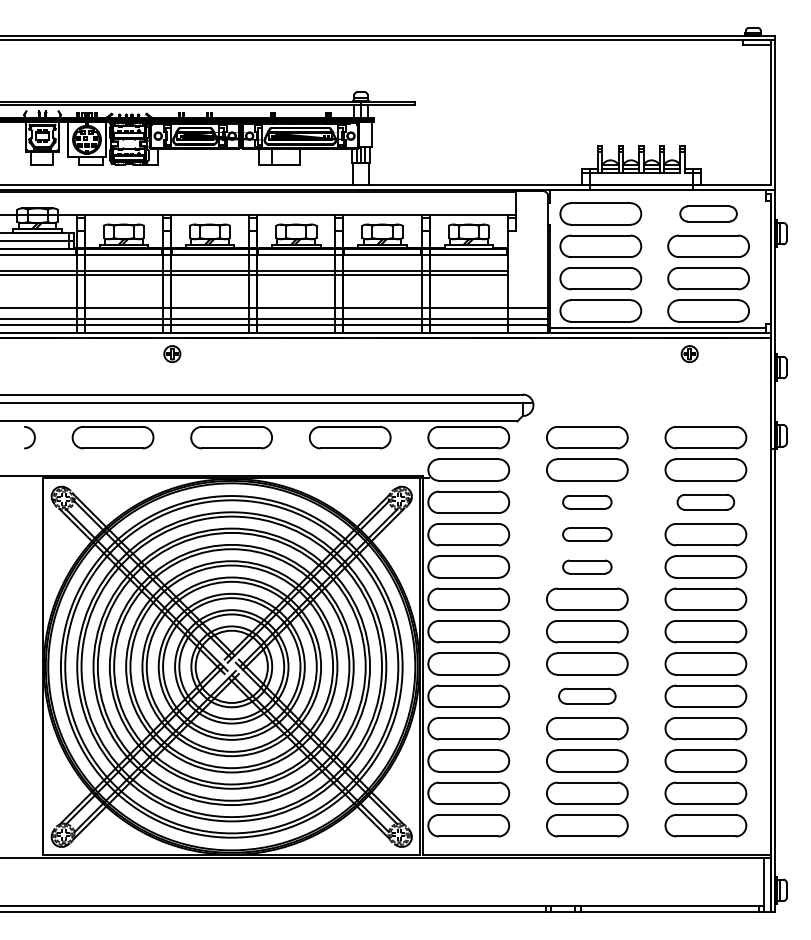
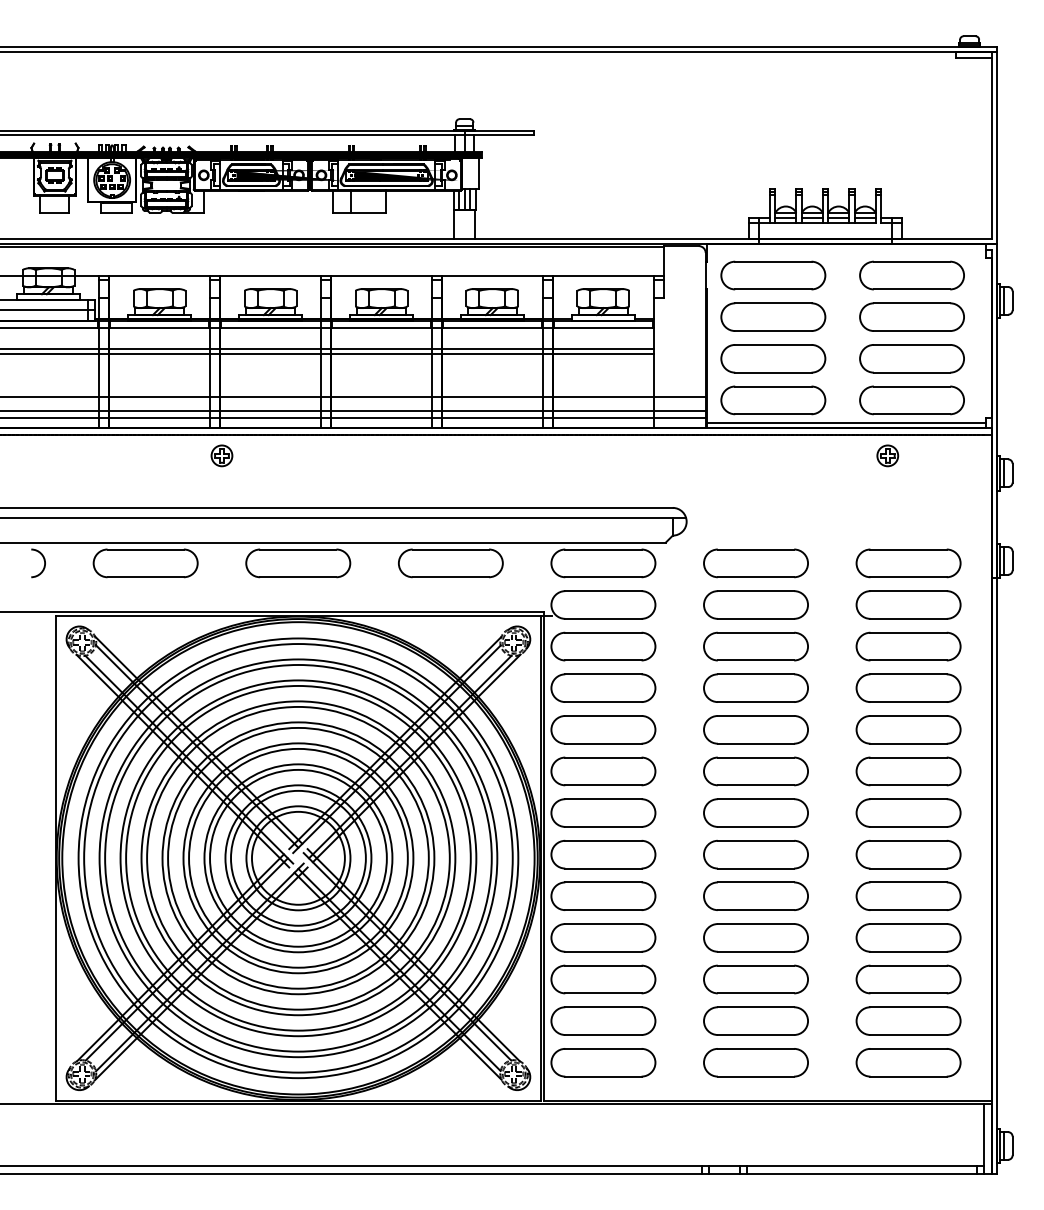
part: (708, 213) -> (911, 275), size x1.43
part: (586, 502) -> (755, 646), size x1.67
part: (705, 502) -> (908, 646), size x1.43
part: (586, 534) -> (755, 687), size x1.67
part: (586, 566) -> (755, 729), size x1.67
part: (586, 695) -> (755, 895), size x1.43

